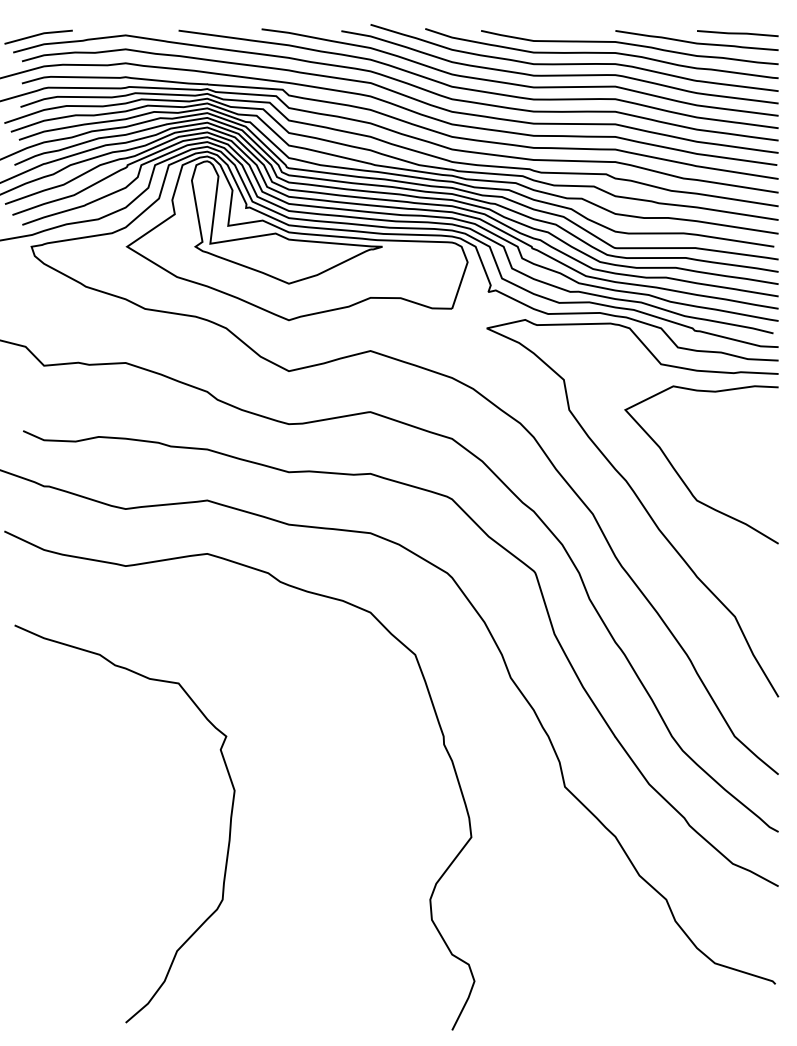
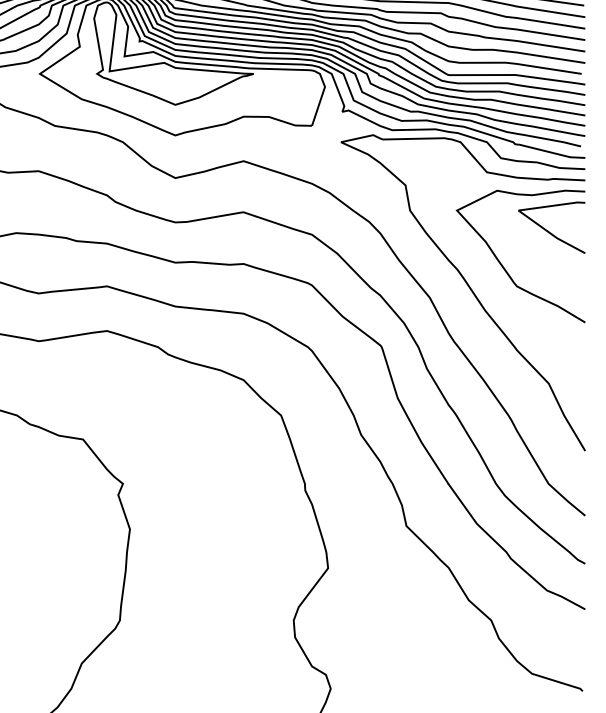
line: (736, 435) -> (550, 231), added

